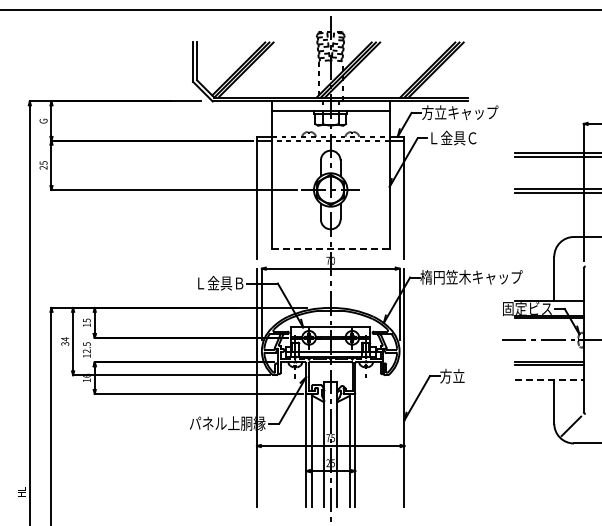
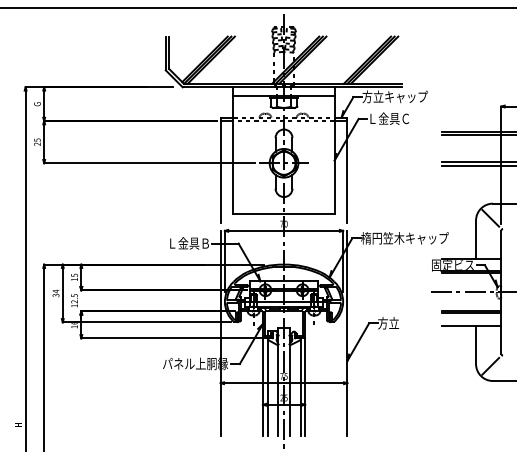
line: (330, 248) -> (283, 213), dashed -> solid
line: (571, 253) -> (490, 217), added
line: (549, 379) -> (471, 326), dashed -> solid

